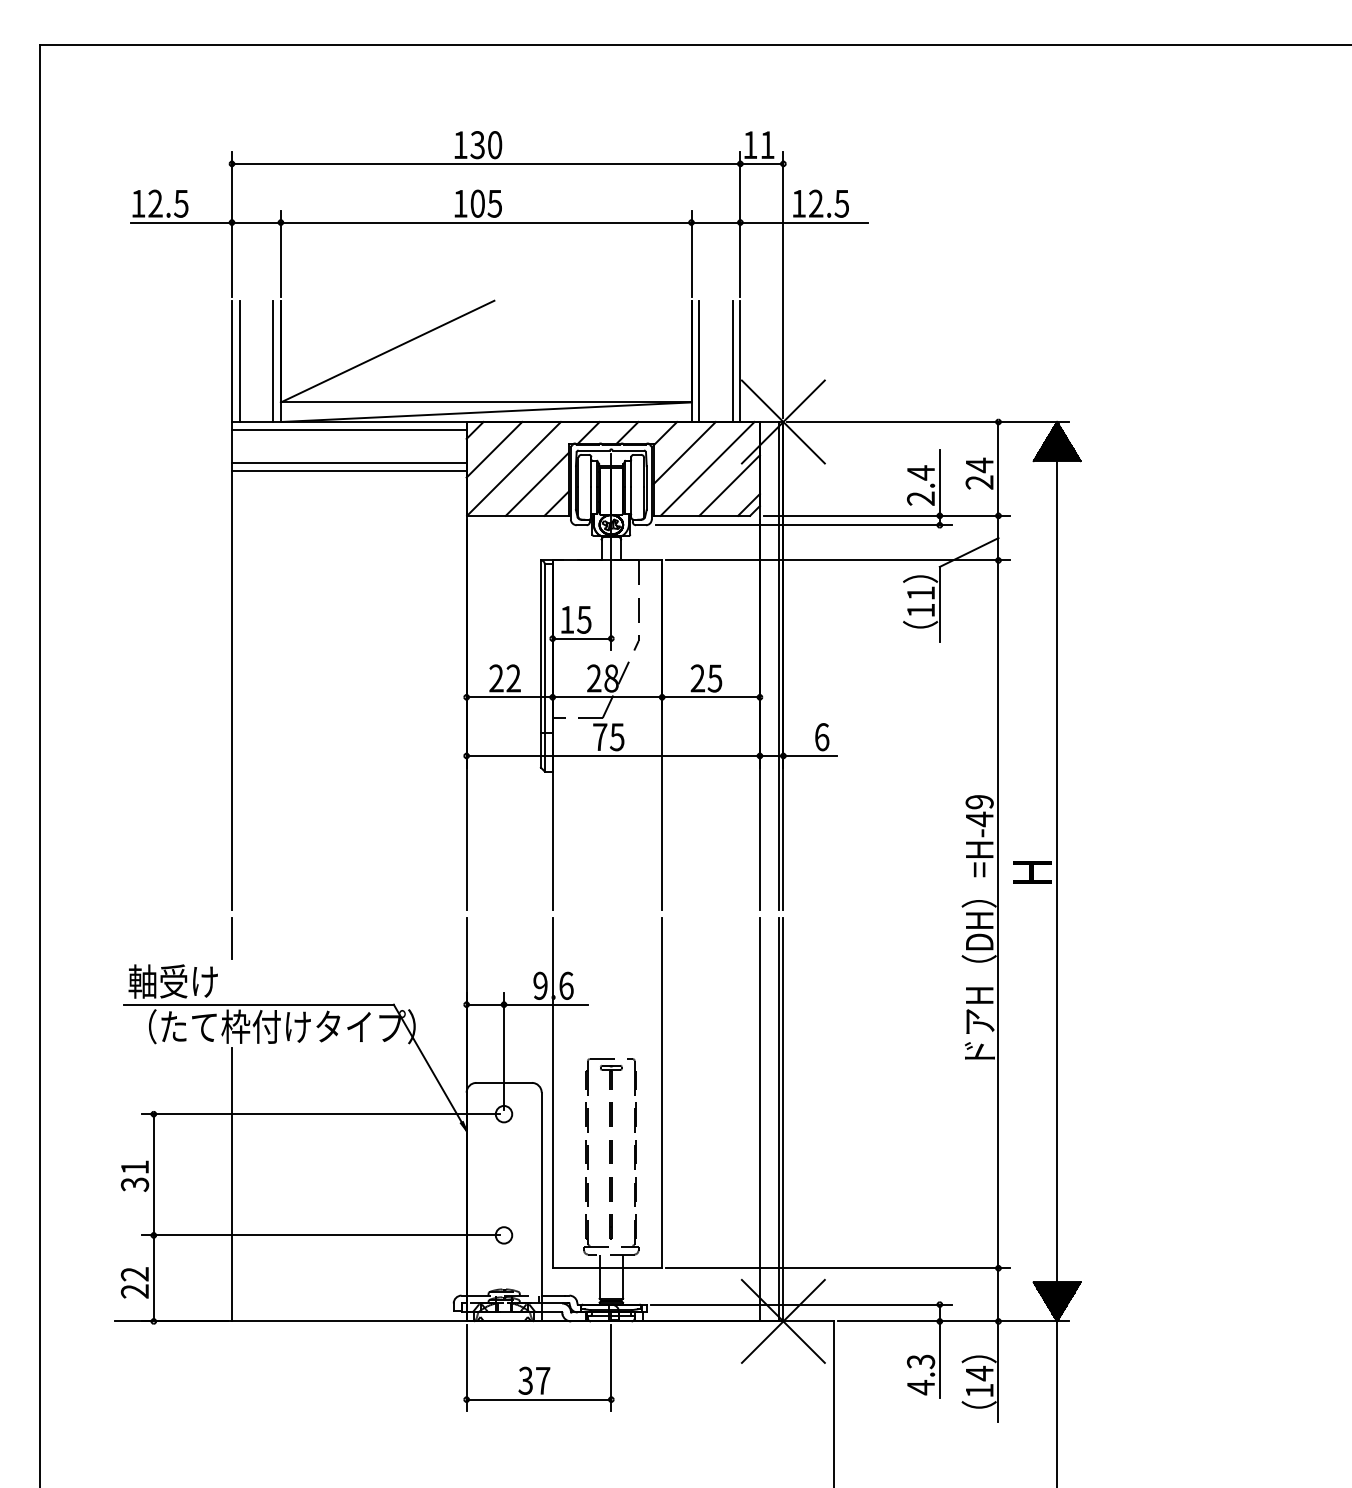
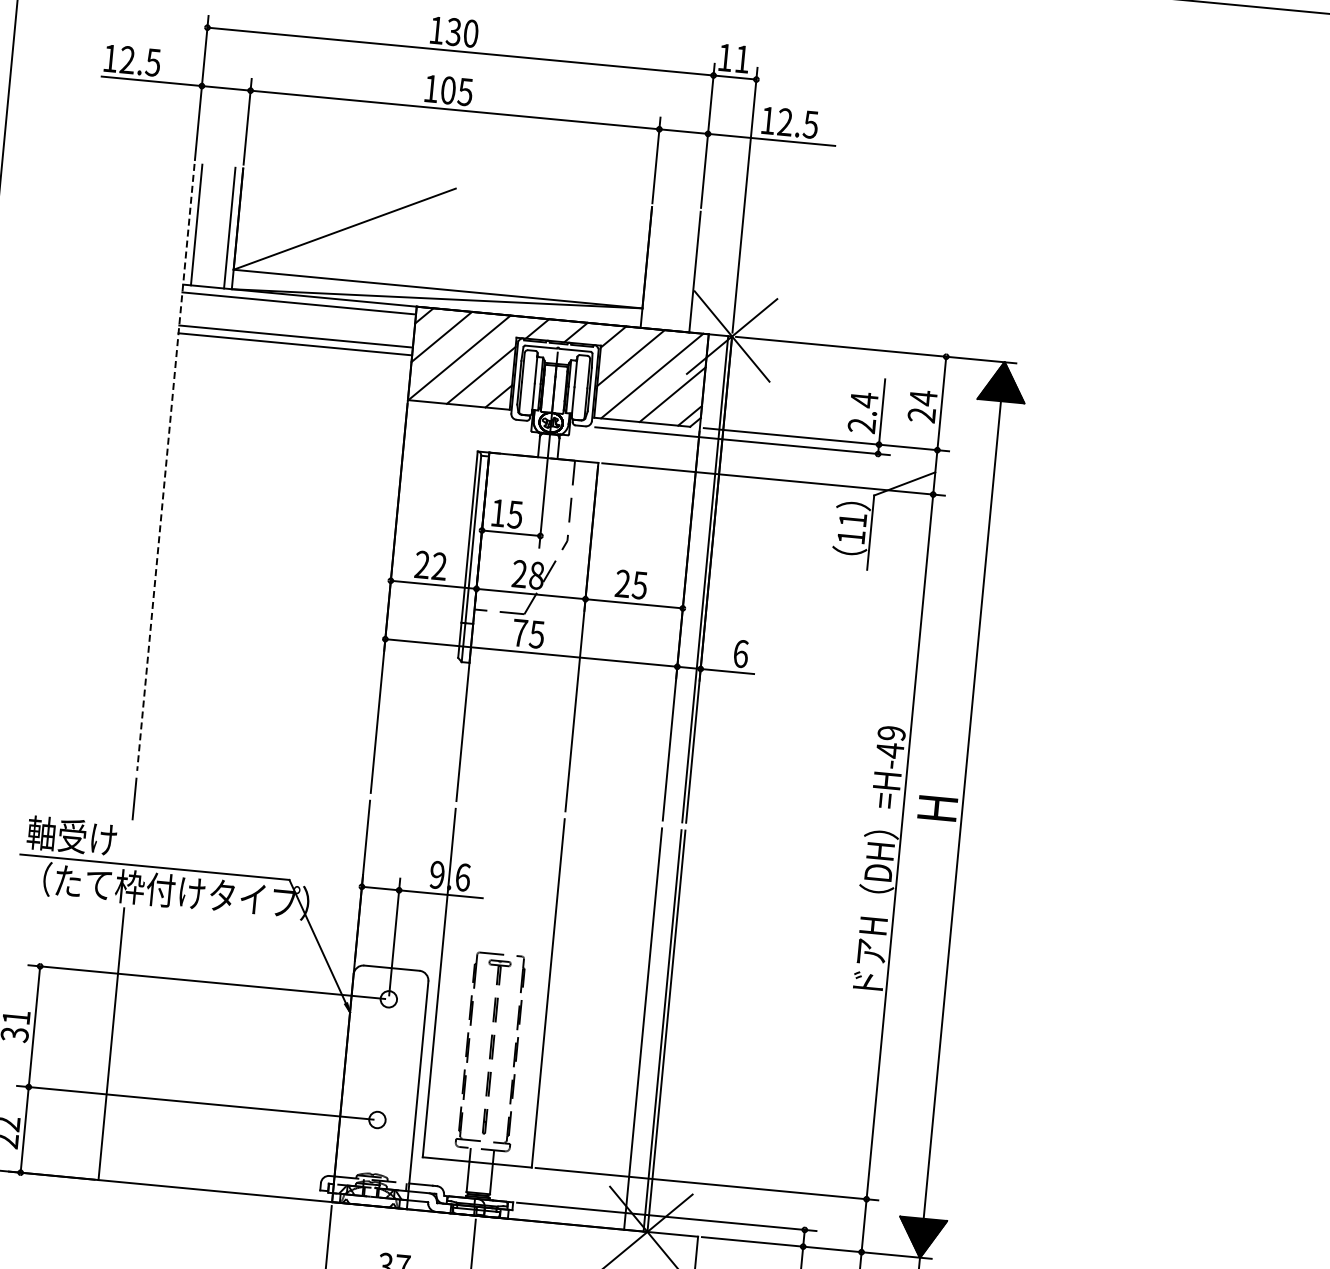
line: (699, 361) -> (654, 268), removed
line: (732, 361) -> (687, 271), removed
line: (232, 605) -> (166, 467), solid -> dashed

